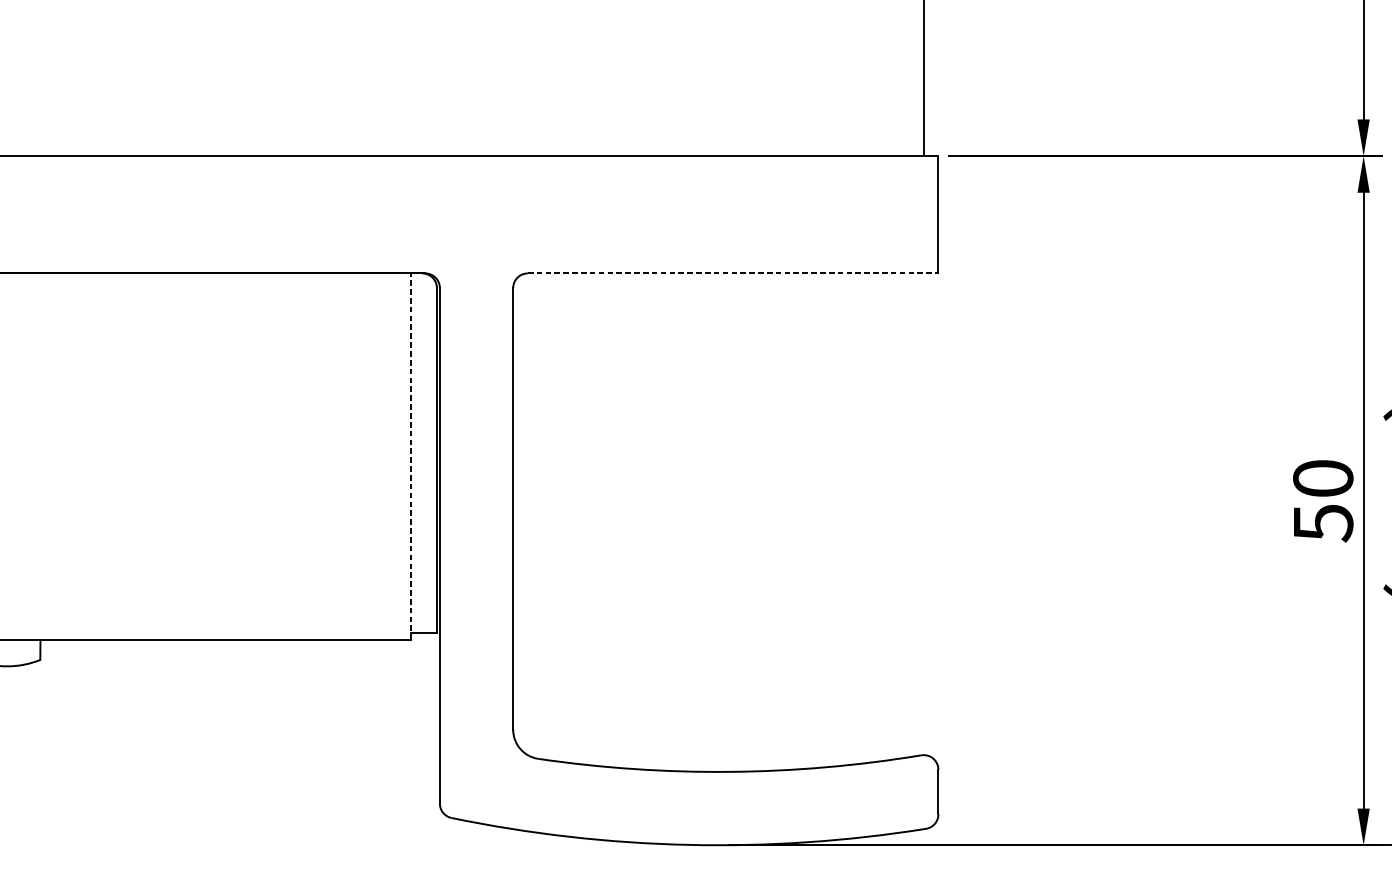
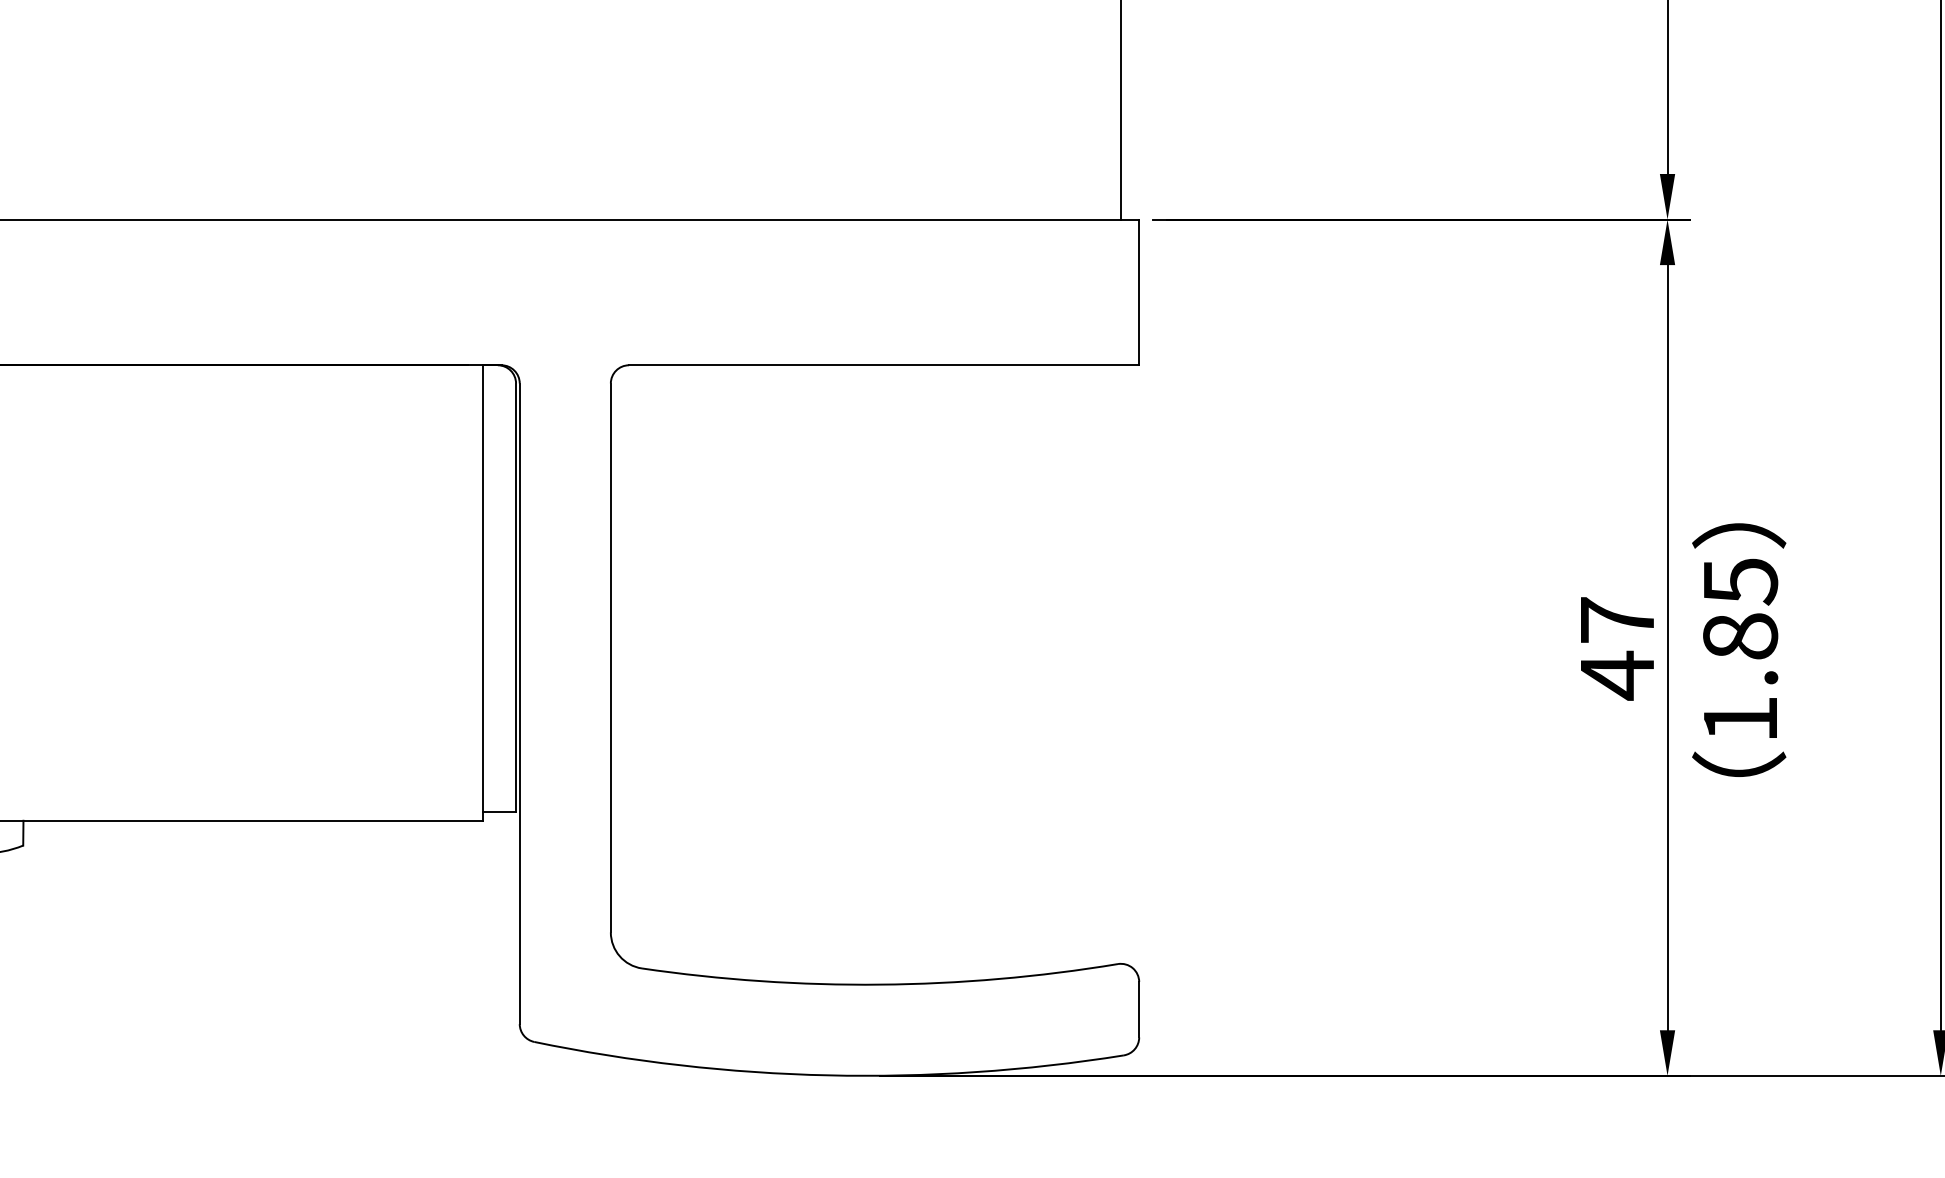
line: (733, 273) -> (884, 365), dashed -> solid
line: (410, 457) -> (483, 593), dashed -> solid
text: (1323, 501) -> (1617, 648), 50 -> 47

